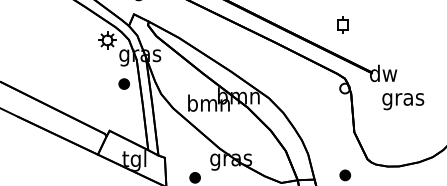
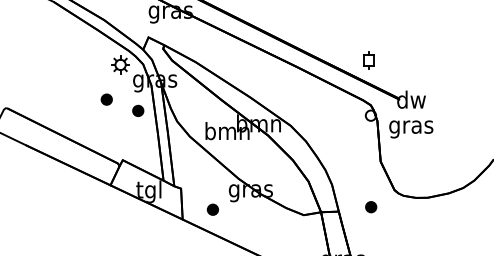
part: (342, 24) -> (368, 60), moved
part: (94, 73) -> (106, 99), added
text: (403, 101) -> (411, 129), moved

